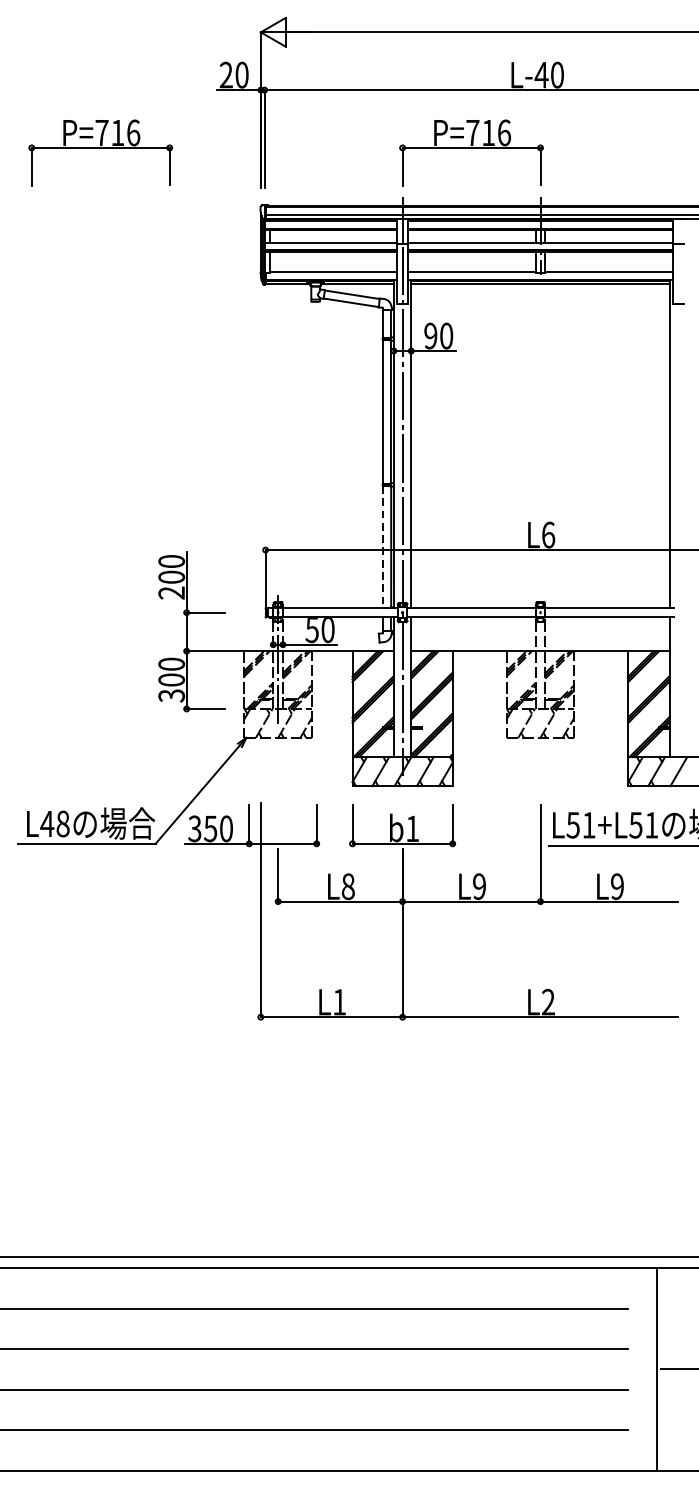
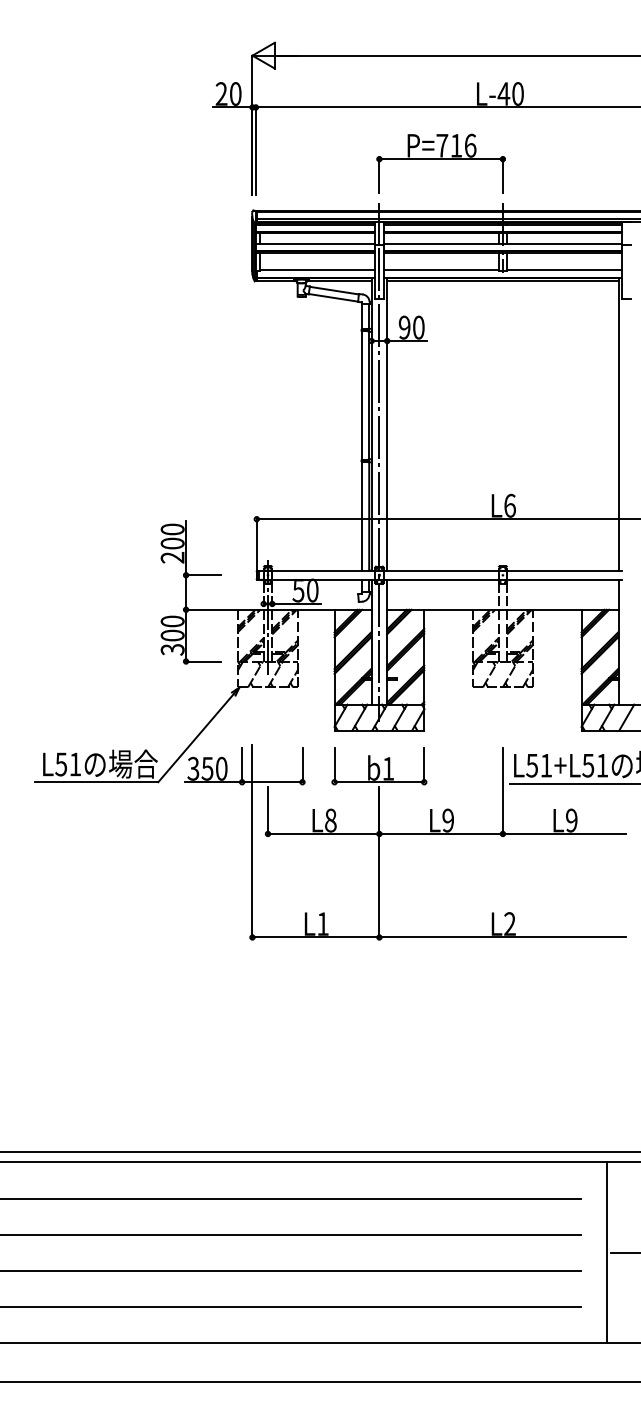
part: (100, 152) -> (108, 163), removed
line: (382, 547) -> (361, 516), dashed -> solid
text: (54, 824) -> (67, 764), L48 -> L51

